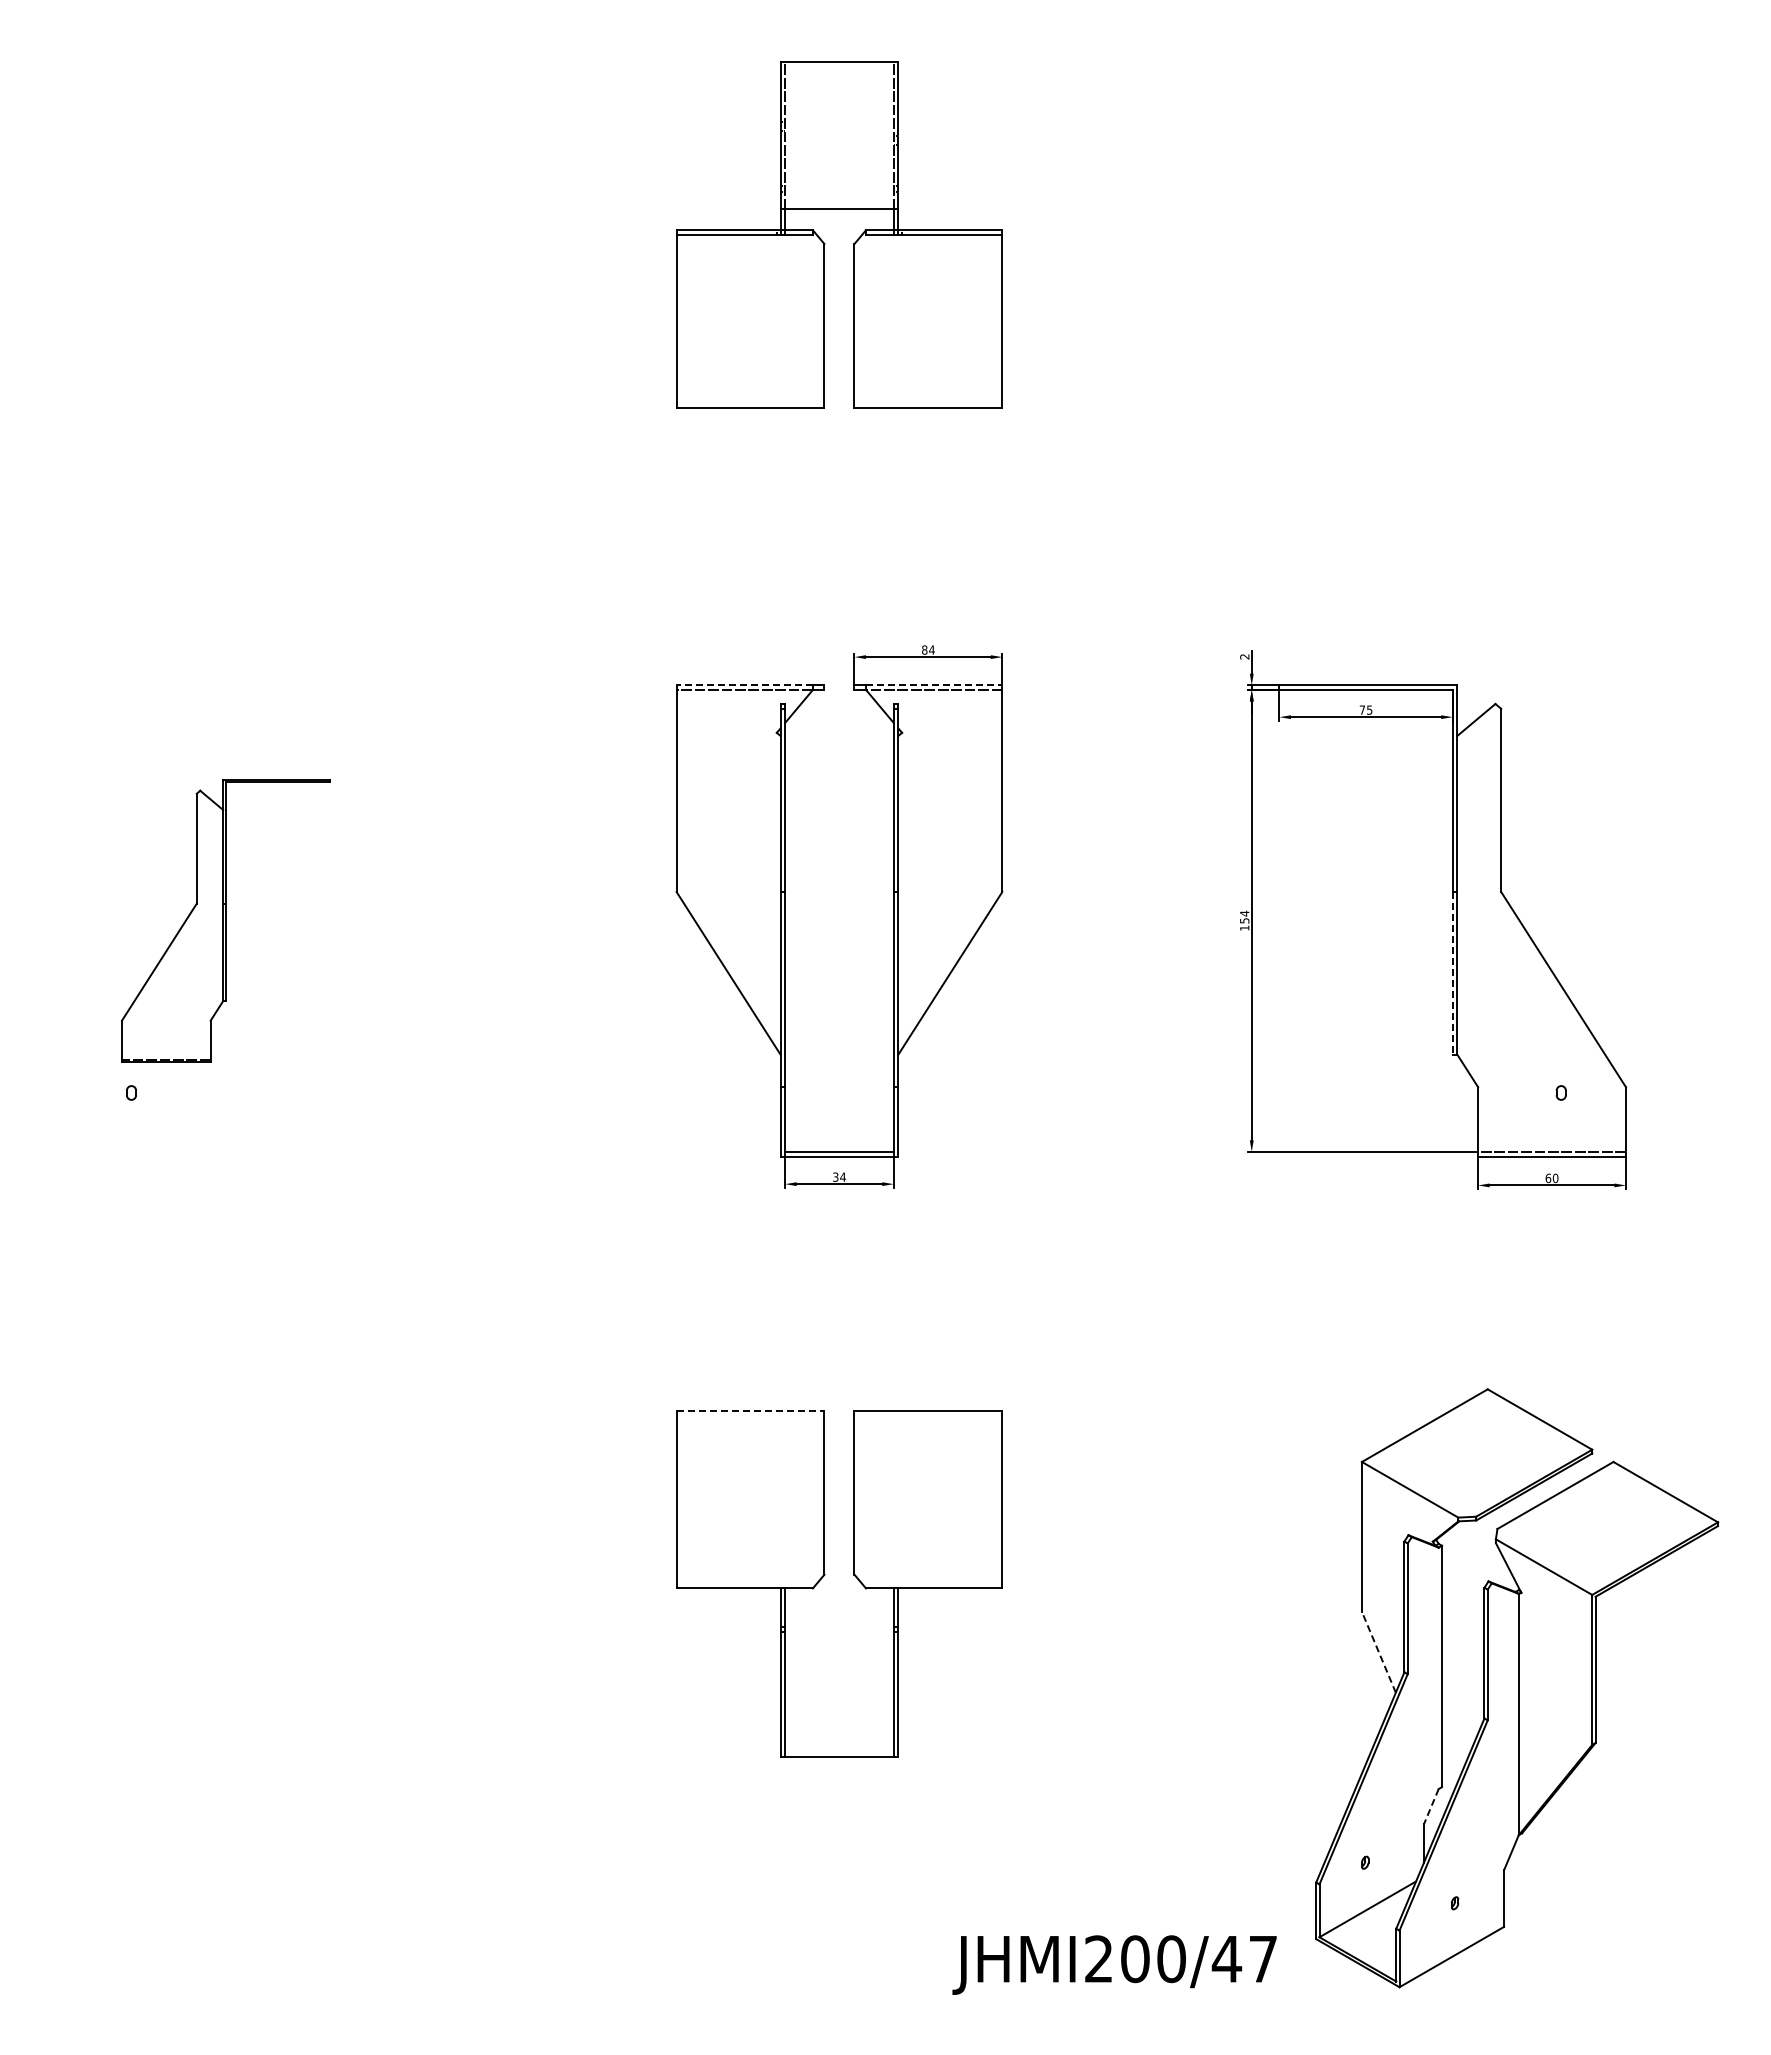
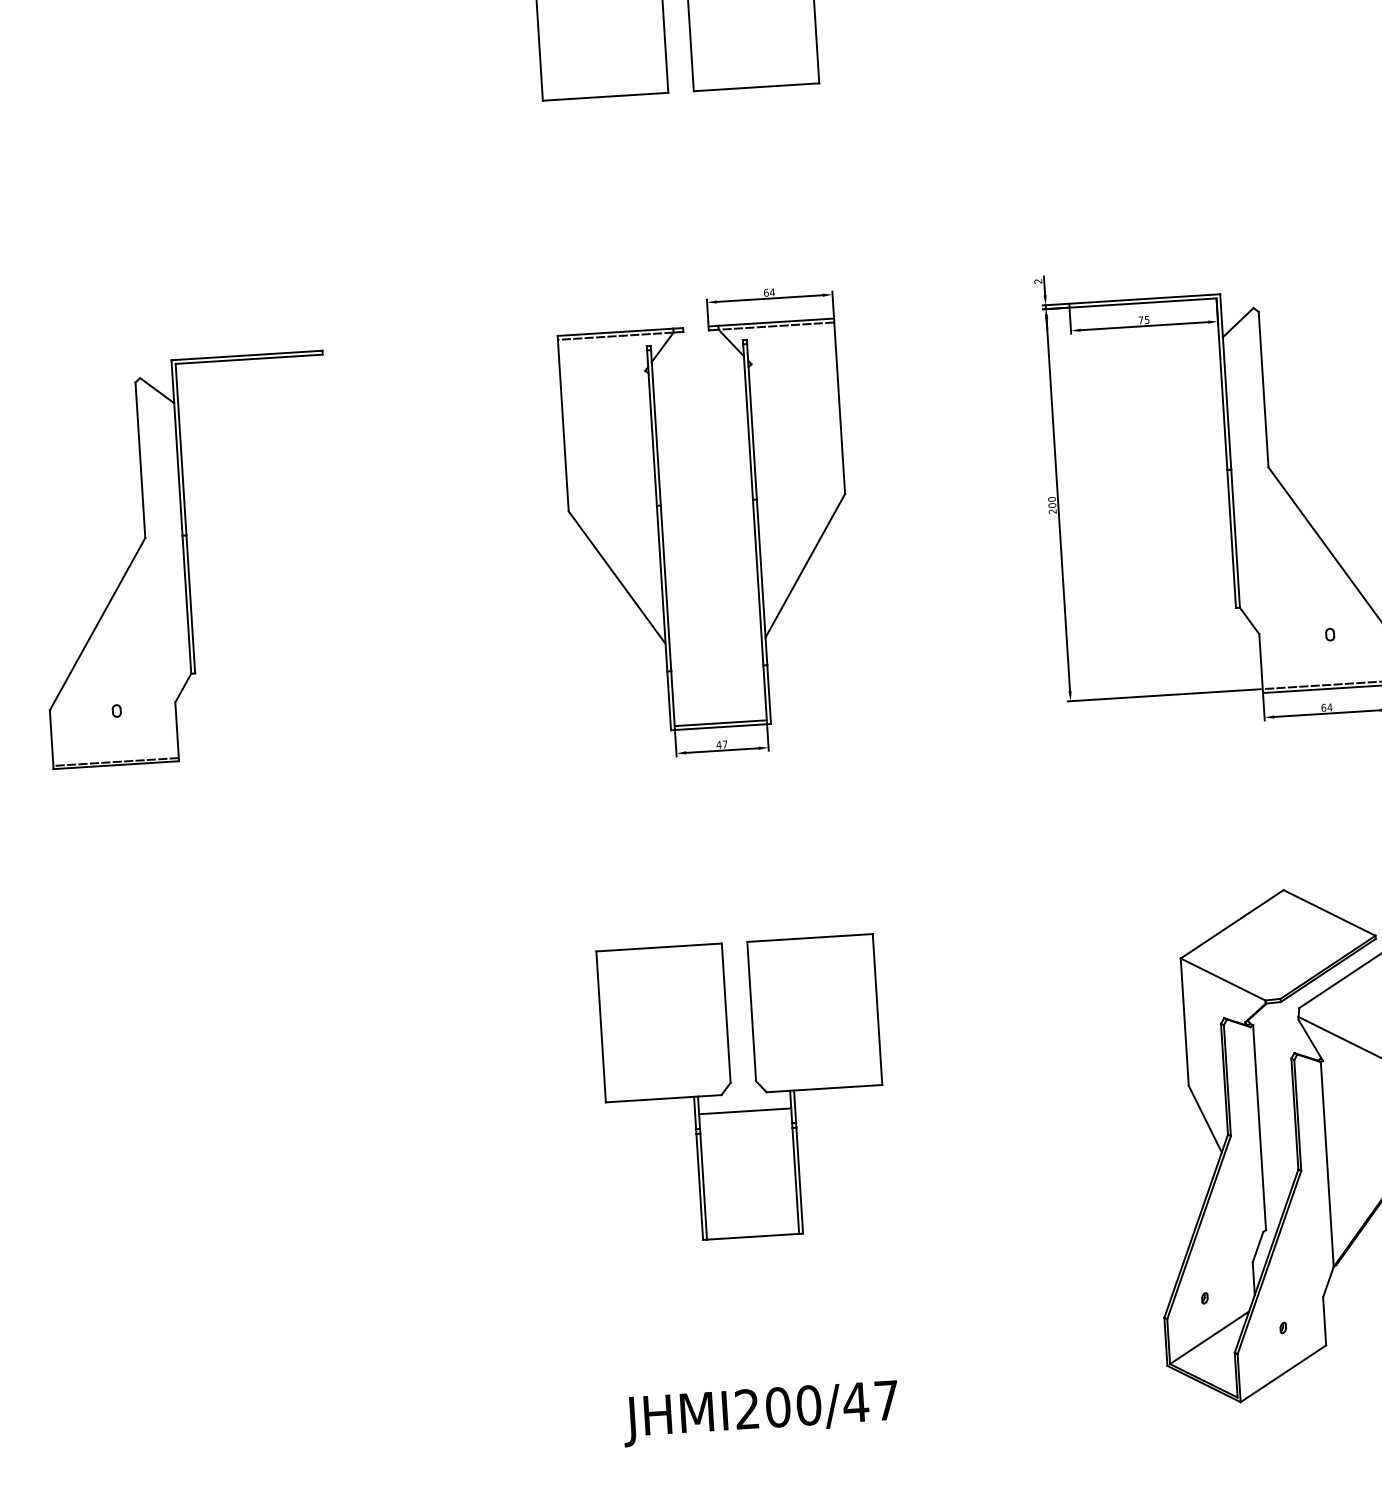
text: (924, 649) -> (766, 292), 84 -> 64
line: (744, 685) -> (615, 332), dashed -> solid
line: (934, 685) -> (776, 322), dashed -> solid
part: (225, 920) -> (187, 559), size x1.67
text: (1244, 920) -> (1052, 505), 154 -> 200
line: (1452, 973) -> (1231, 539), dashed -> solid
text: (838, 1176) -> (721, 744), 34 -> 47
text: (1555, 1178) -> (1329, 707), 60 -> 64
line: (750, 1410) -> (659, 947), dashed -> solid
line: (839, 1609) -> (745, 1111), added
line: (1378, 1652) -> (1204, 1119), dashed -> solid
line: (1431, 1807) -> (1258, 1247), dashed -> solid
text: (1114, 1964) -> (760, 1413), moved

